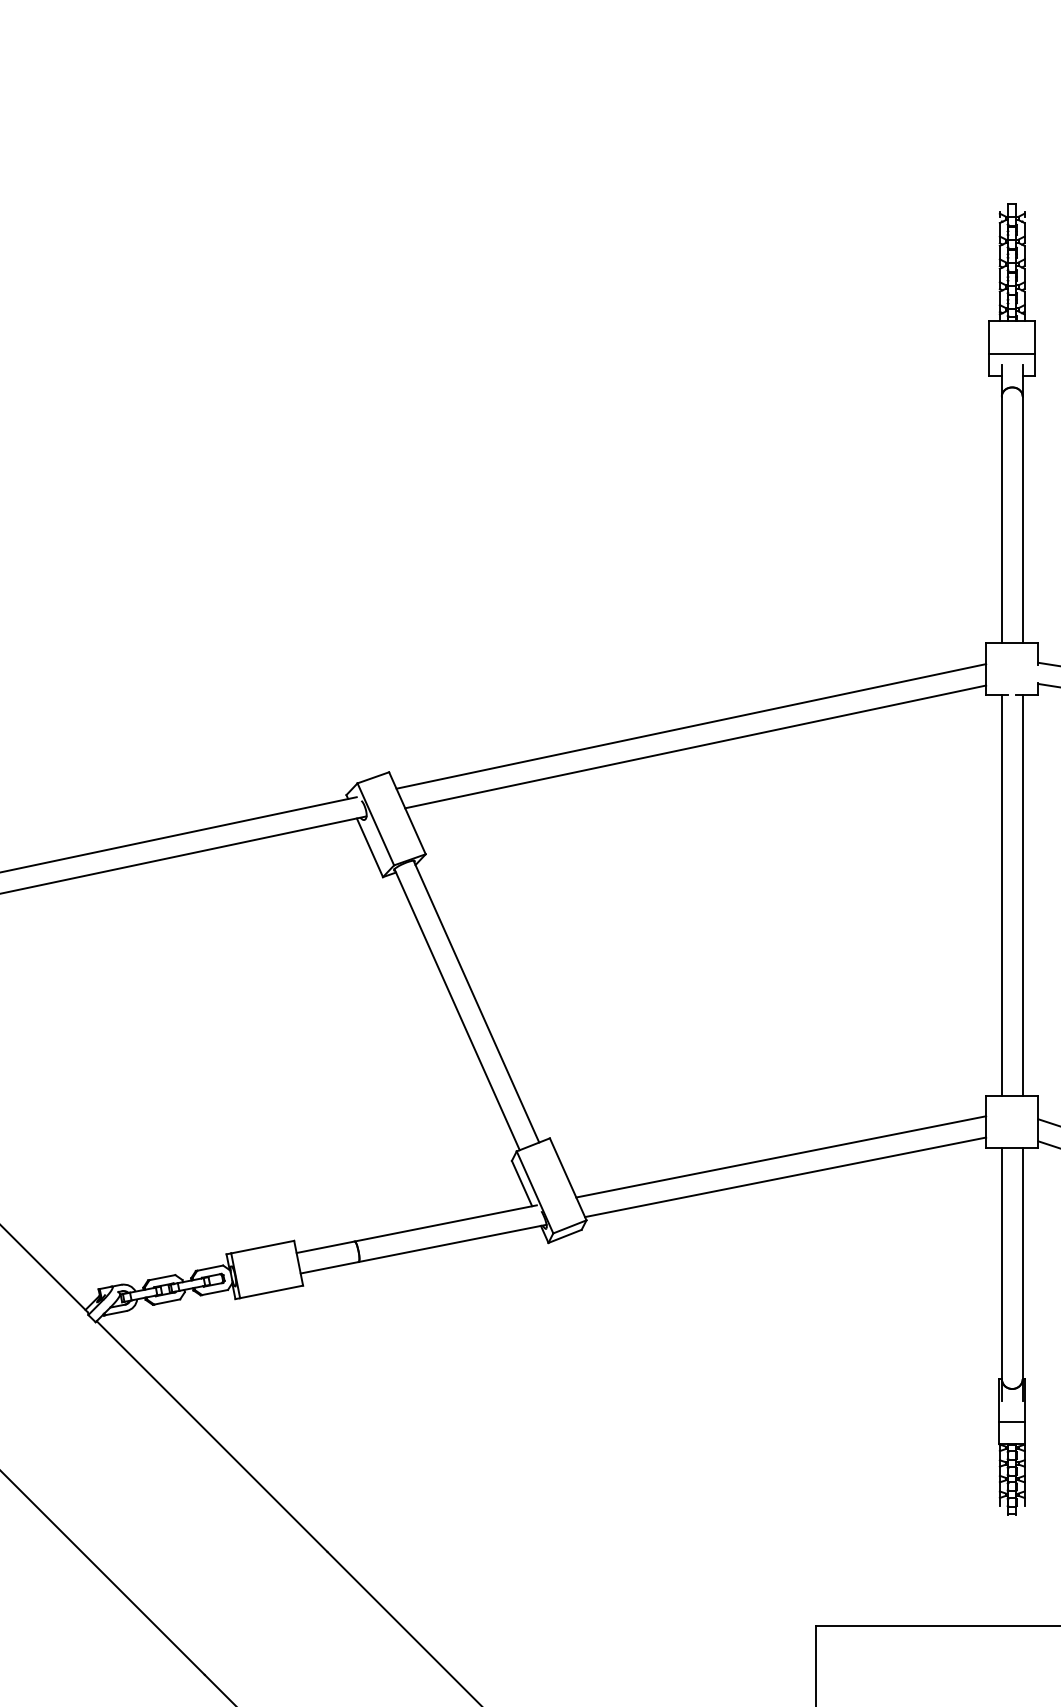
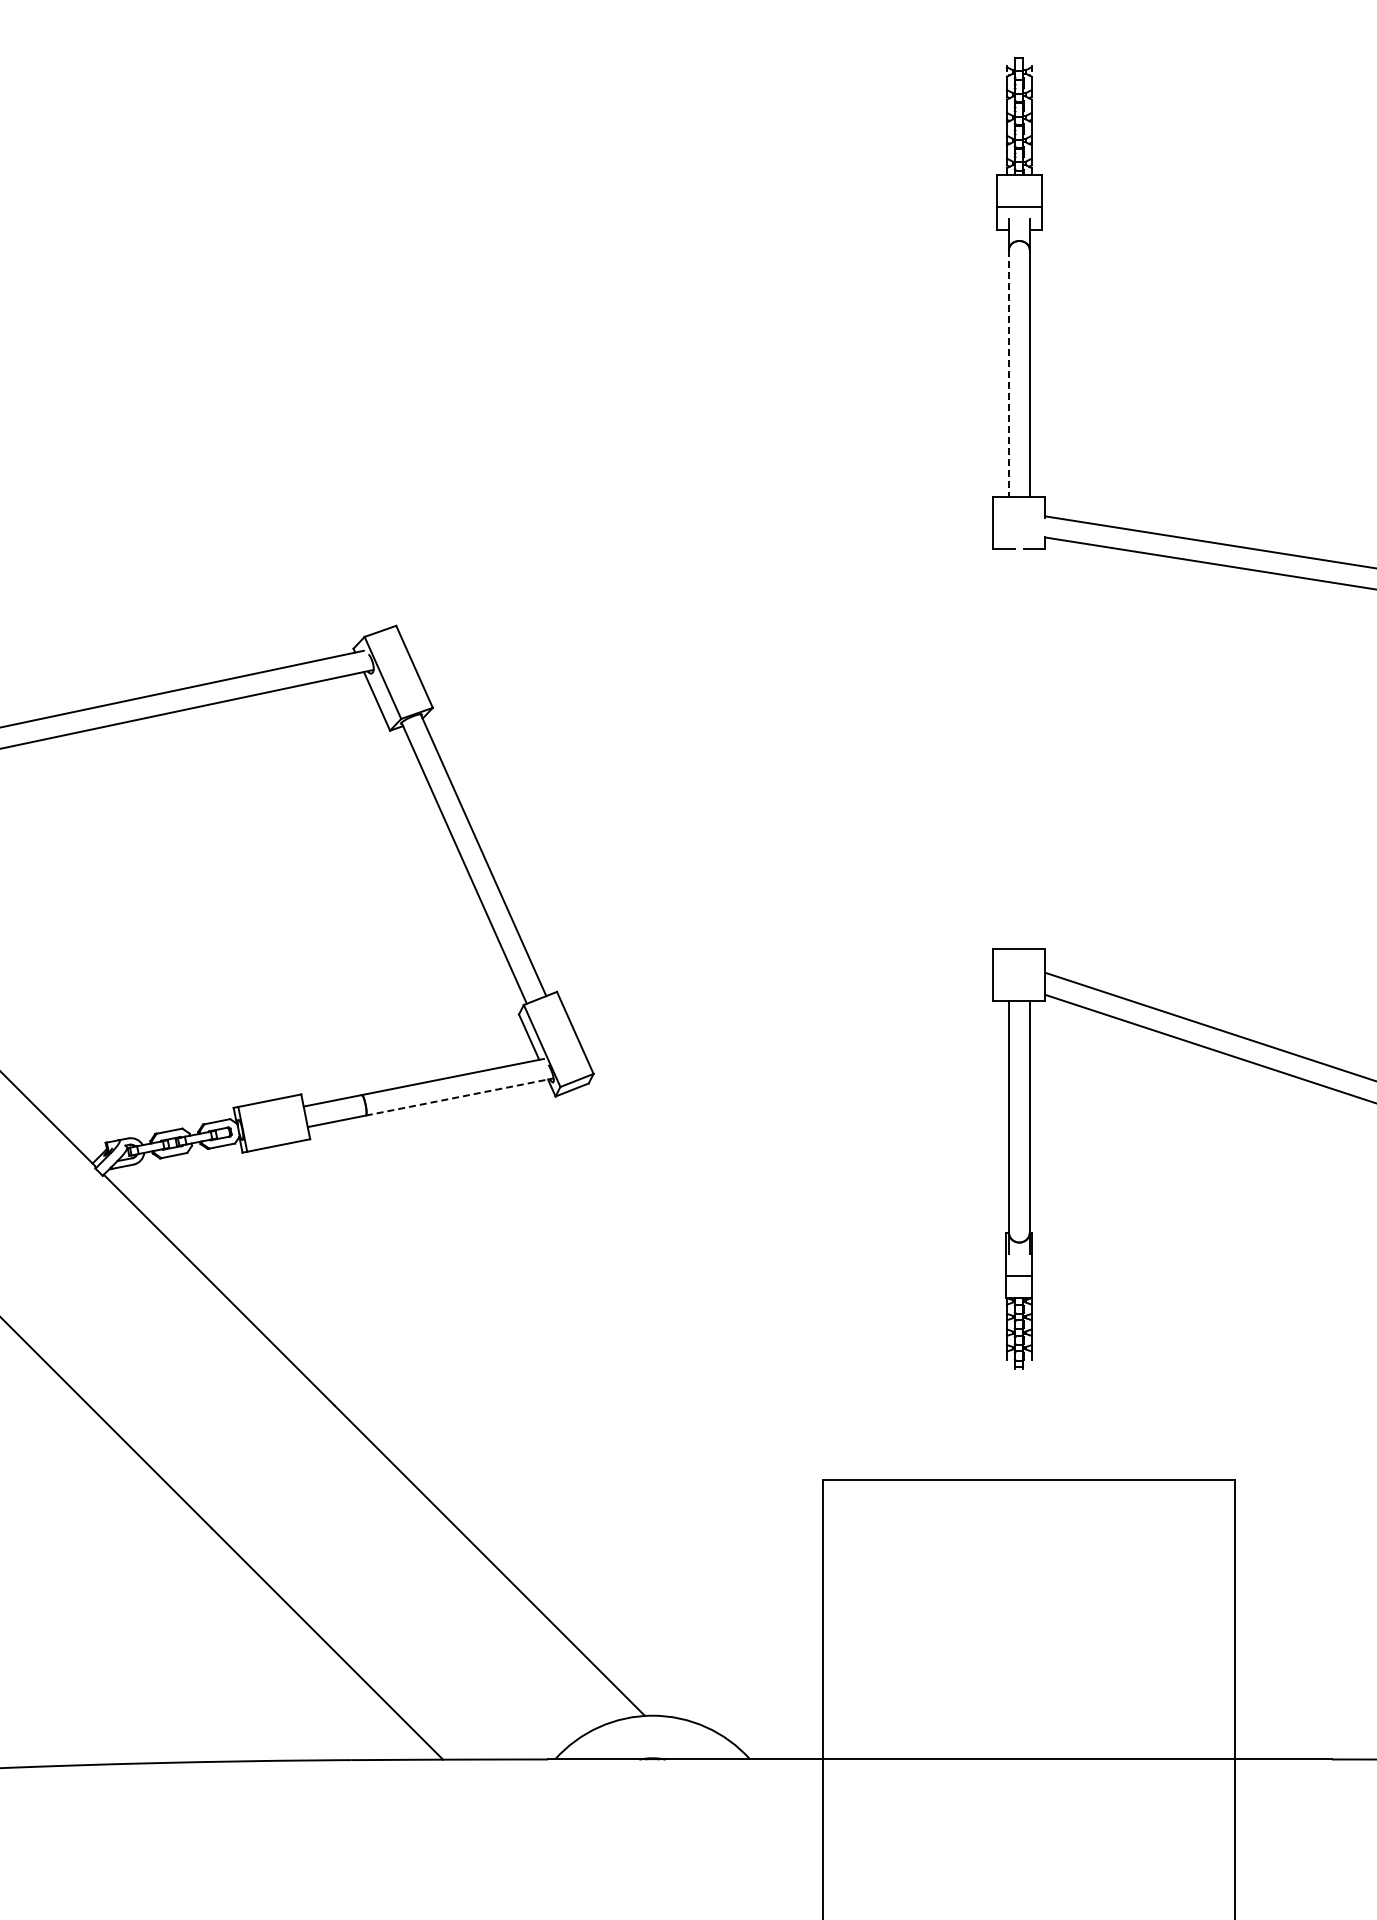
line: (1001, 519) -> (1008, 373), solid -> dashed
line: (691, 725) -> (698, 579), removed
line: (695, 746) -> (702, 600), removed
line: (1001, 895) -> (1008, 749), removed
line: (1022, 895) -> (1029, 749), removed
line: (781, 1156) -> (788, 1010), removed
line: (785, 1176) -> (792, 1030), removed
line: (452, 1242) -> (459, 1096), solid -> dashed

